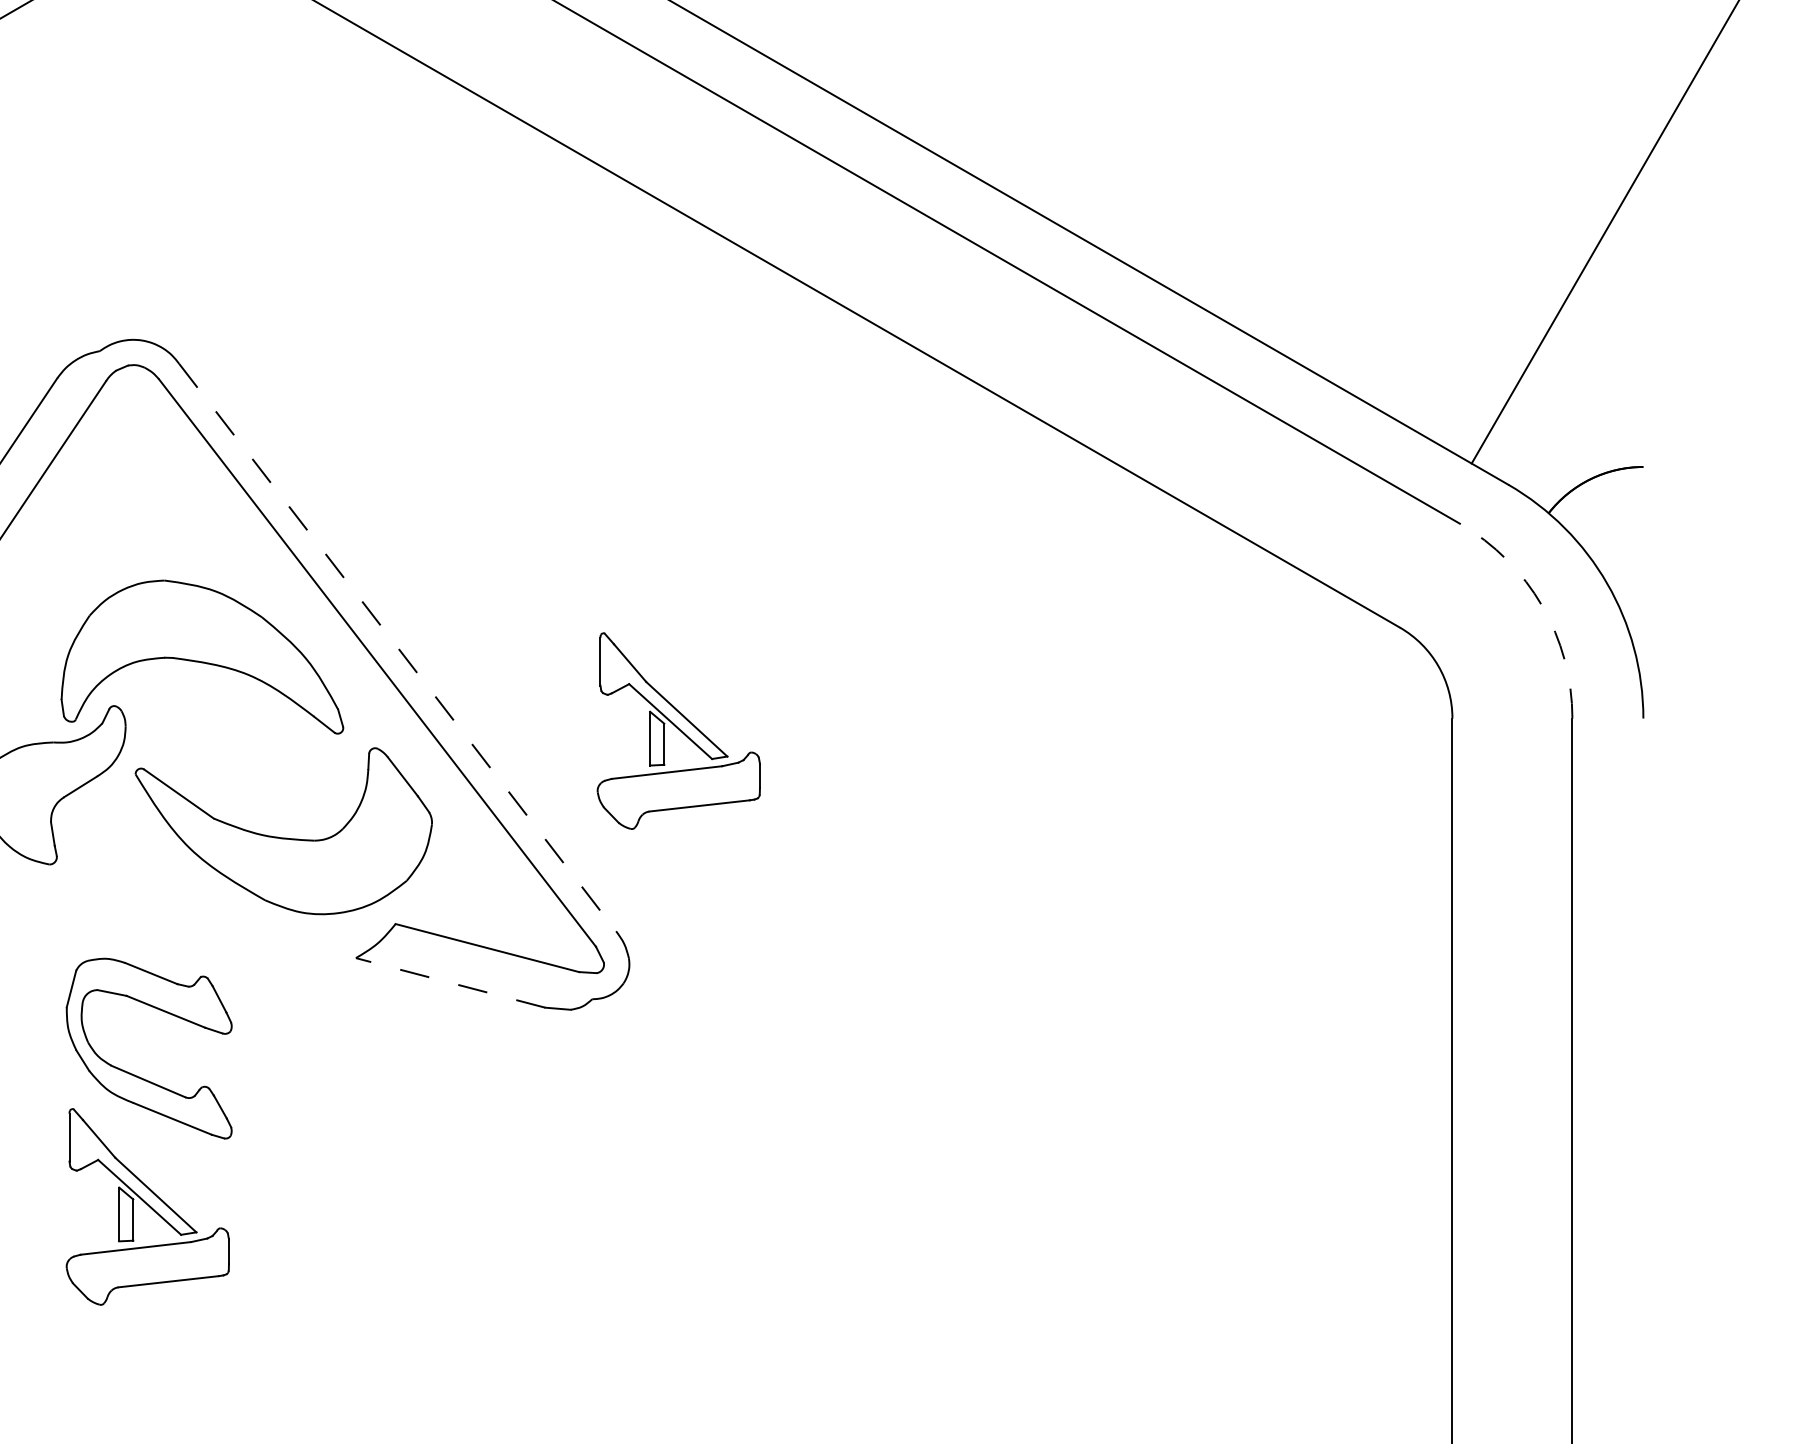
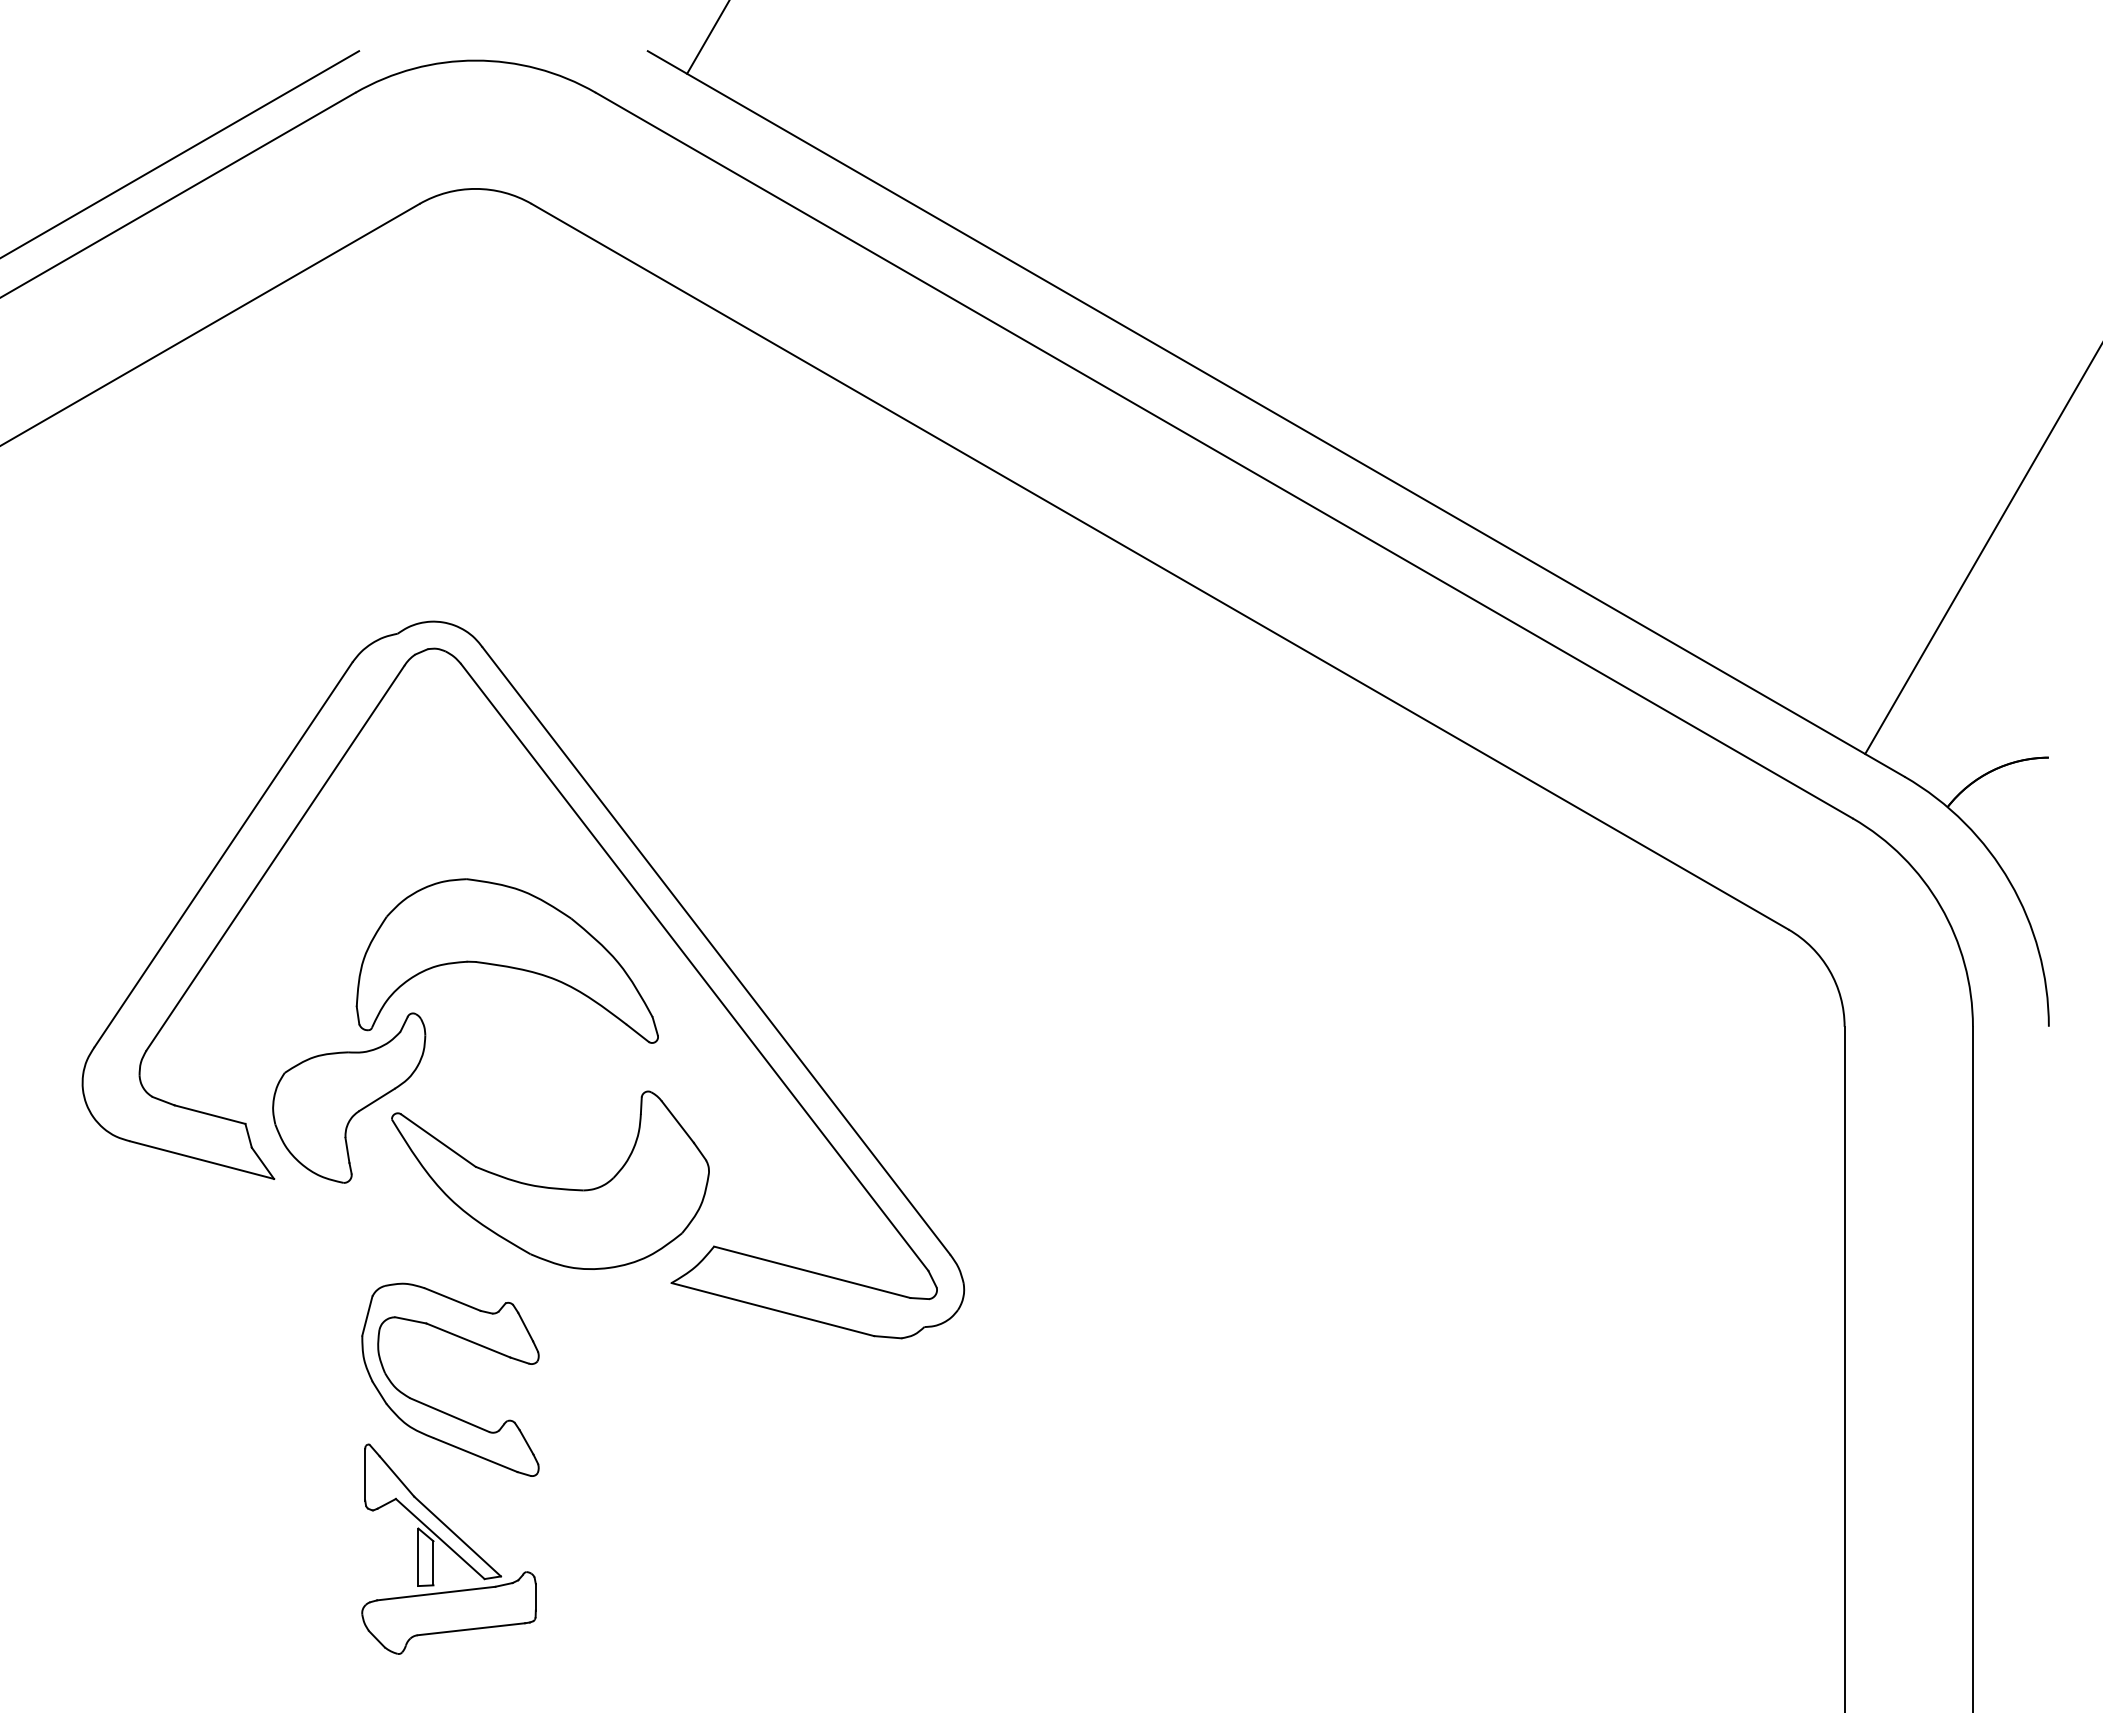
arc: (1542, 606) -> (1940, 906), dashed -> solid
line: (397, 647) -> (716, 950), dashed -> solid
part: (678, 730) -> (1016, 1039), removed
part: (281, 837) -> (547, 1186), moved
line: (450, 982) -> (772, 1309), dashed -> solid

